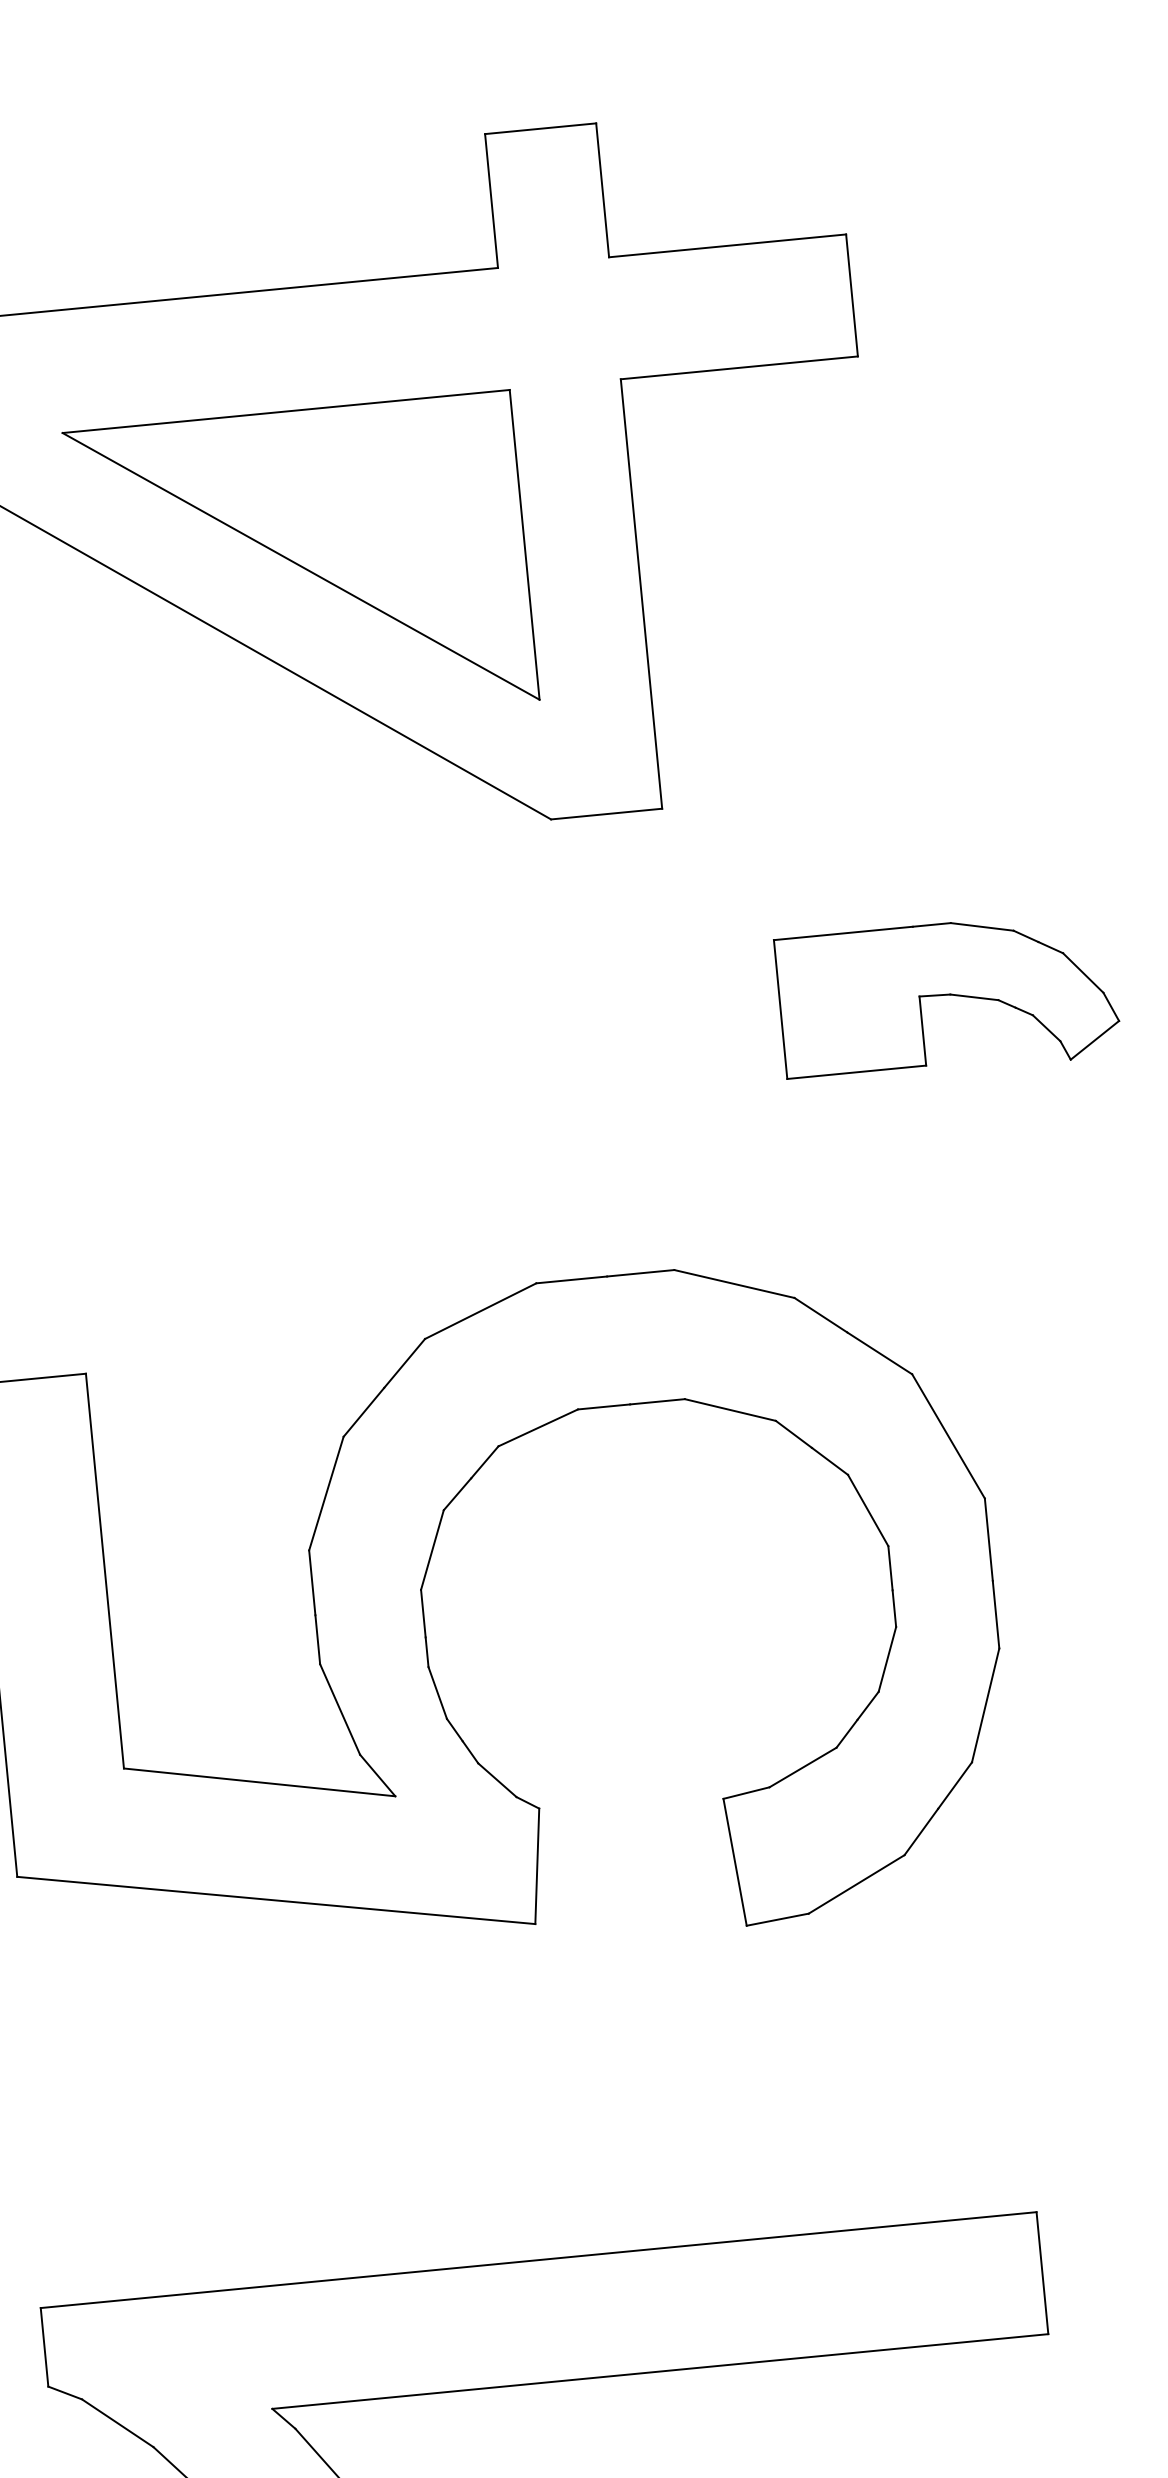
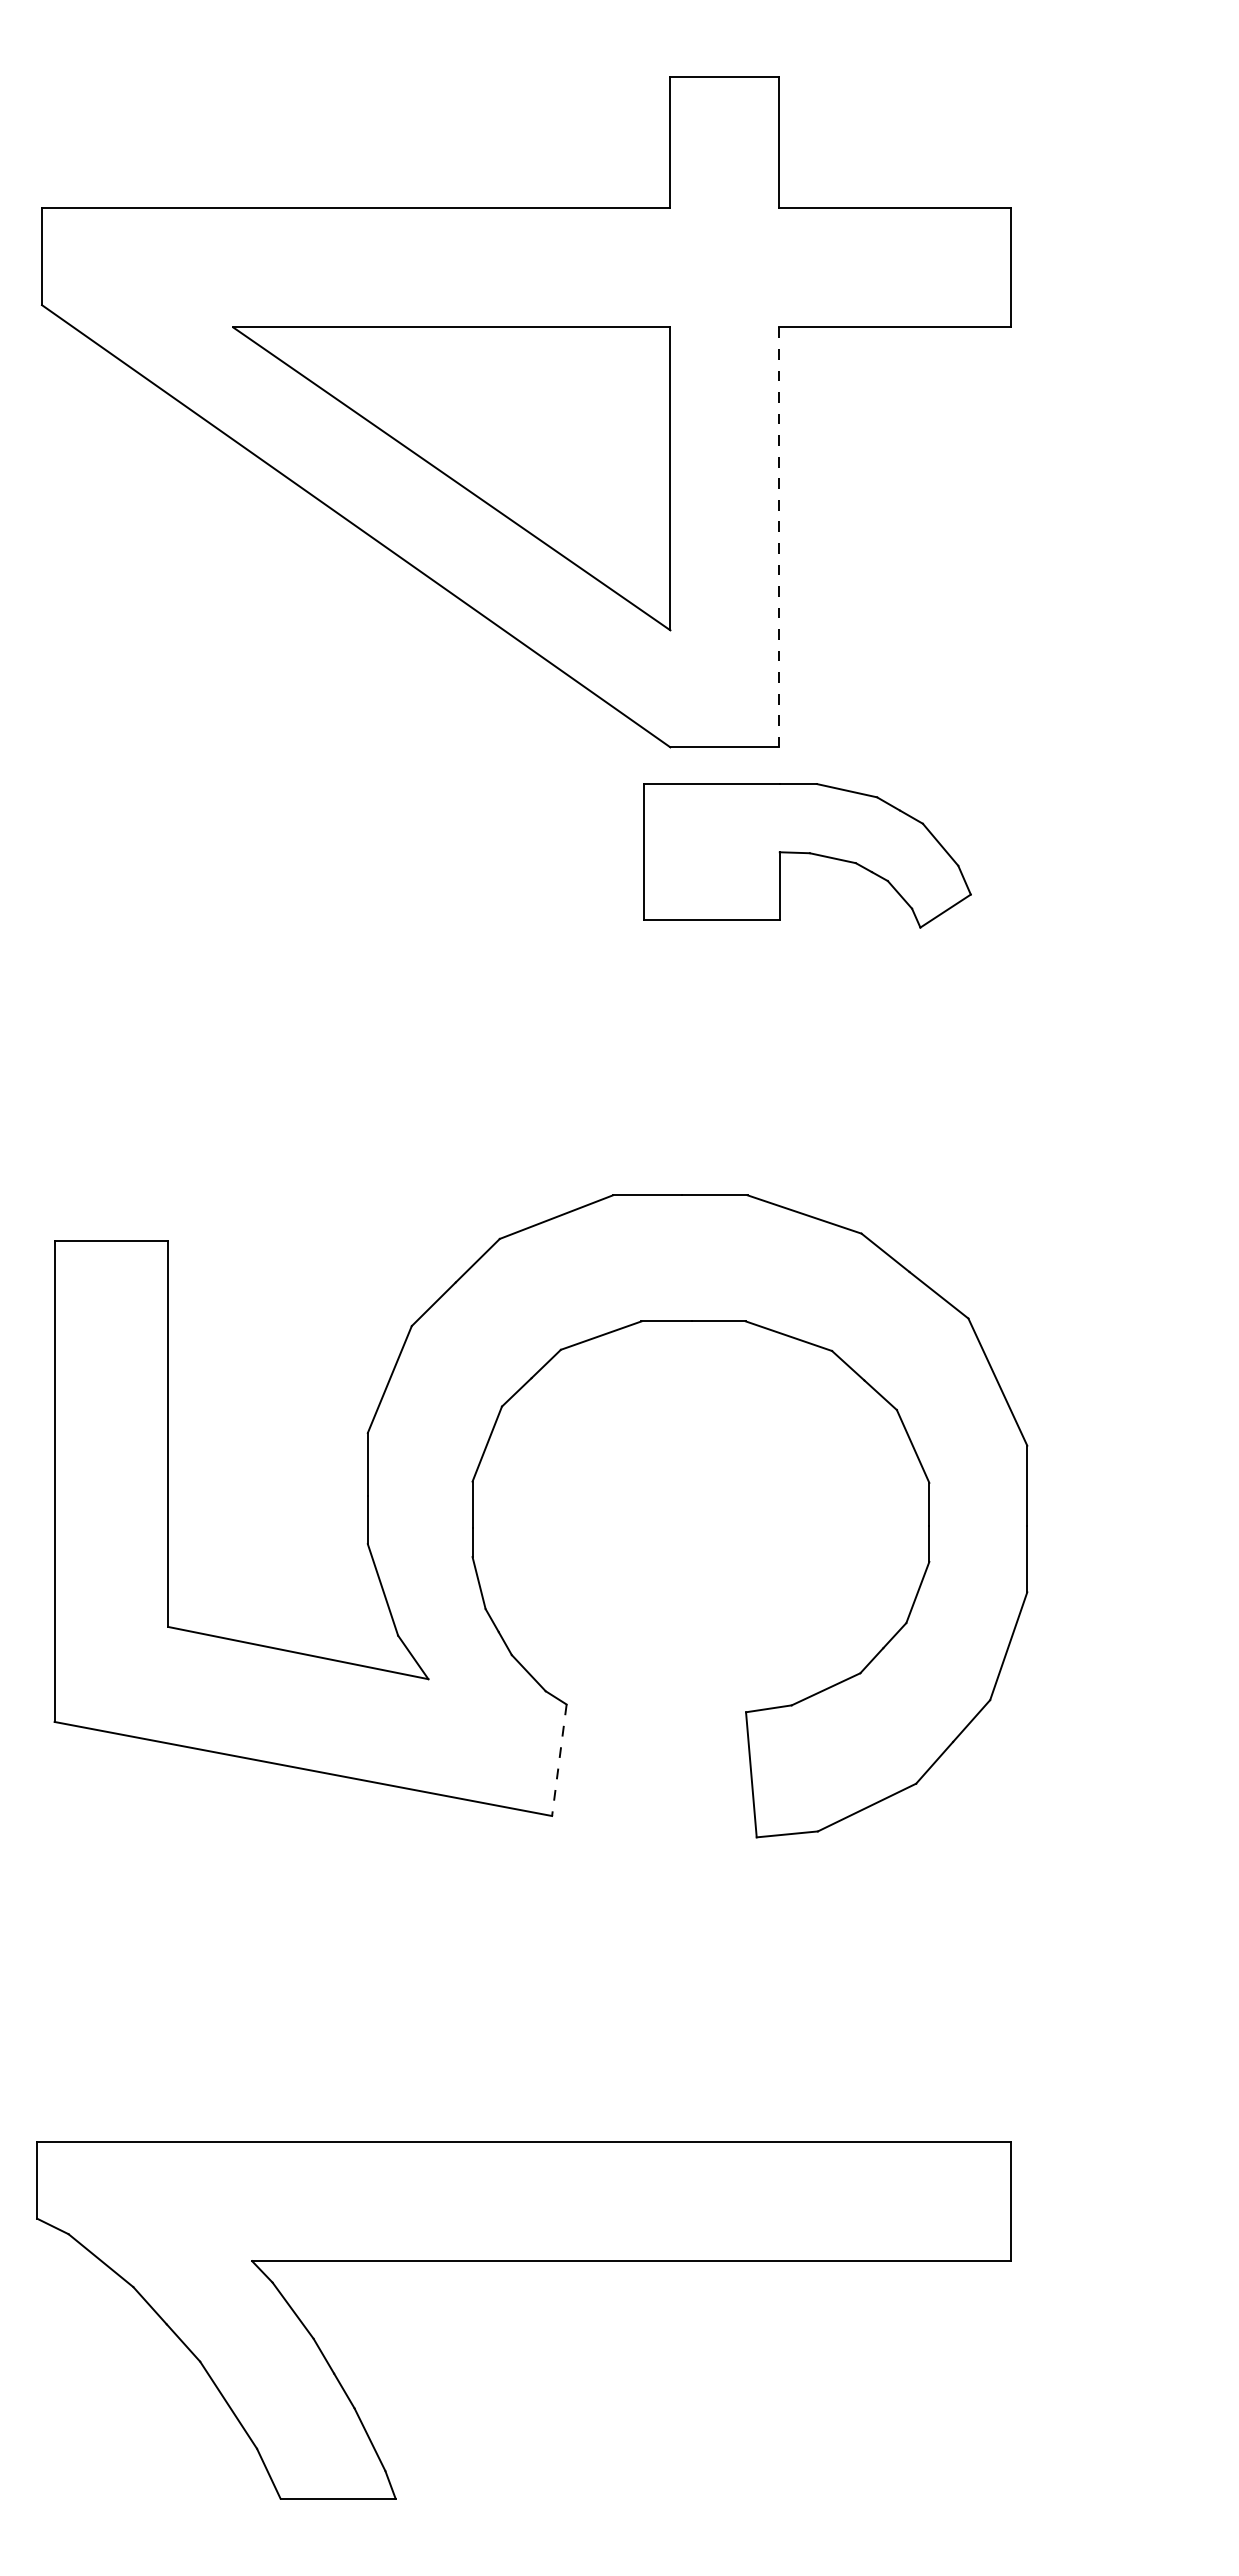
line: (642, 594) -> (779, 537), solid -> dashed
part: (948, 997) -> (807, 855), moved
line: (537, 1866) -> (559, 1760), solid -> dashed

